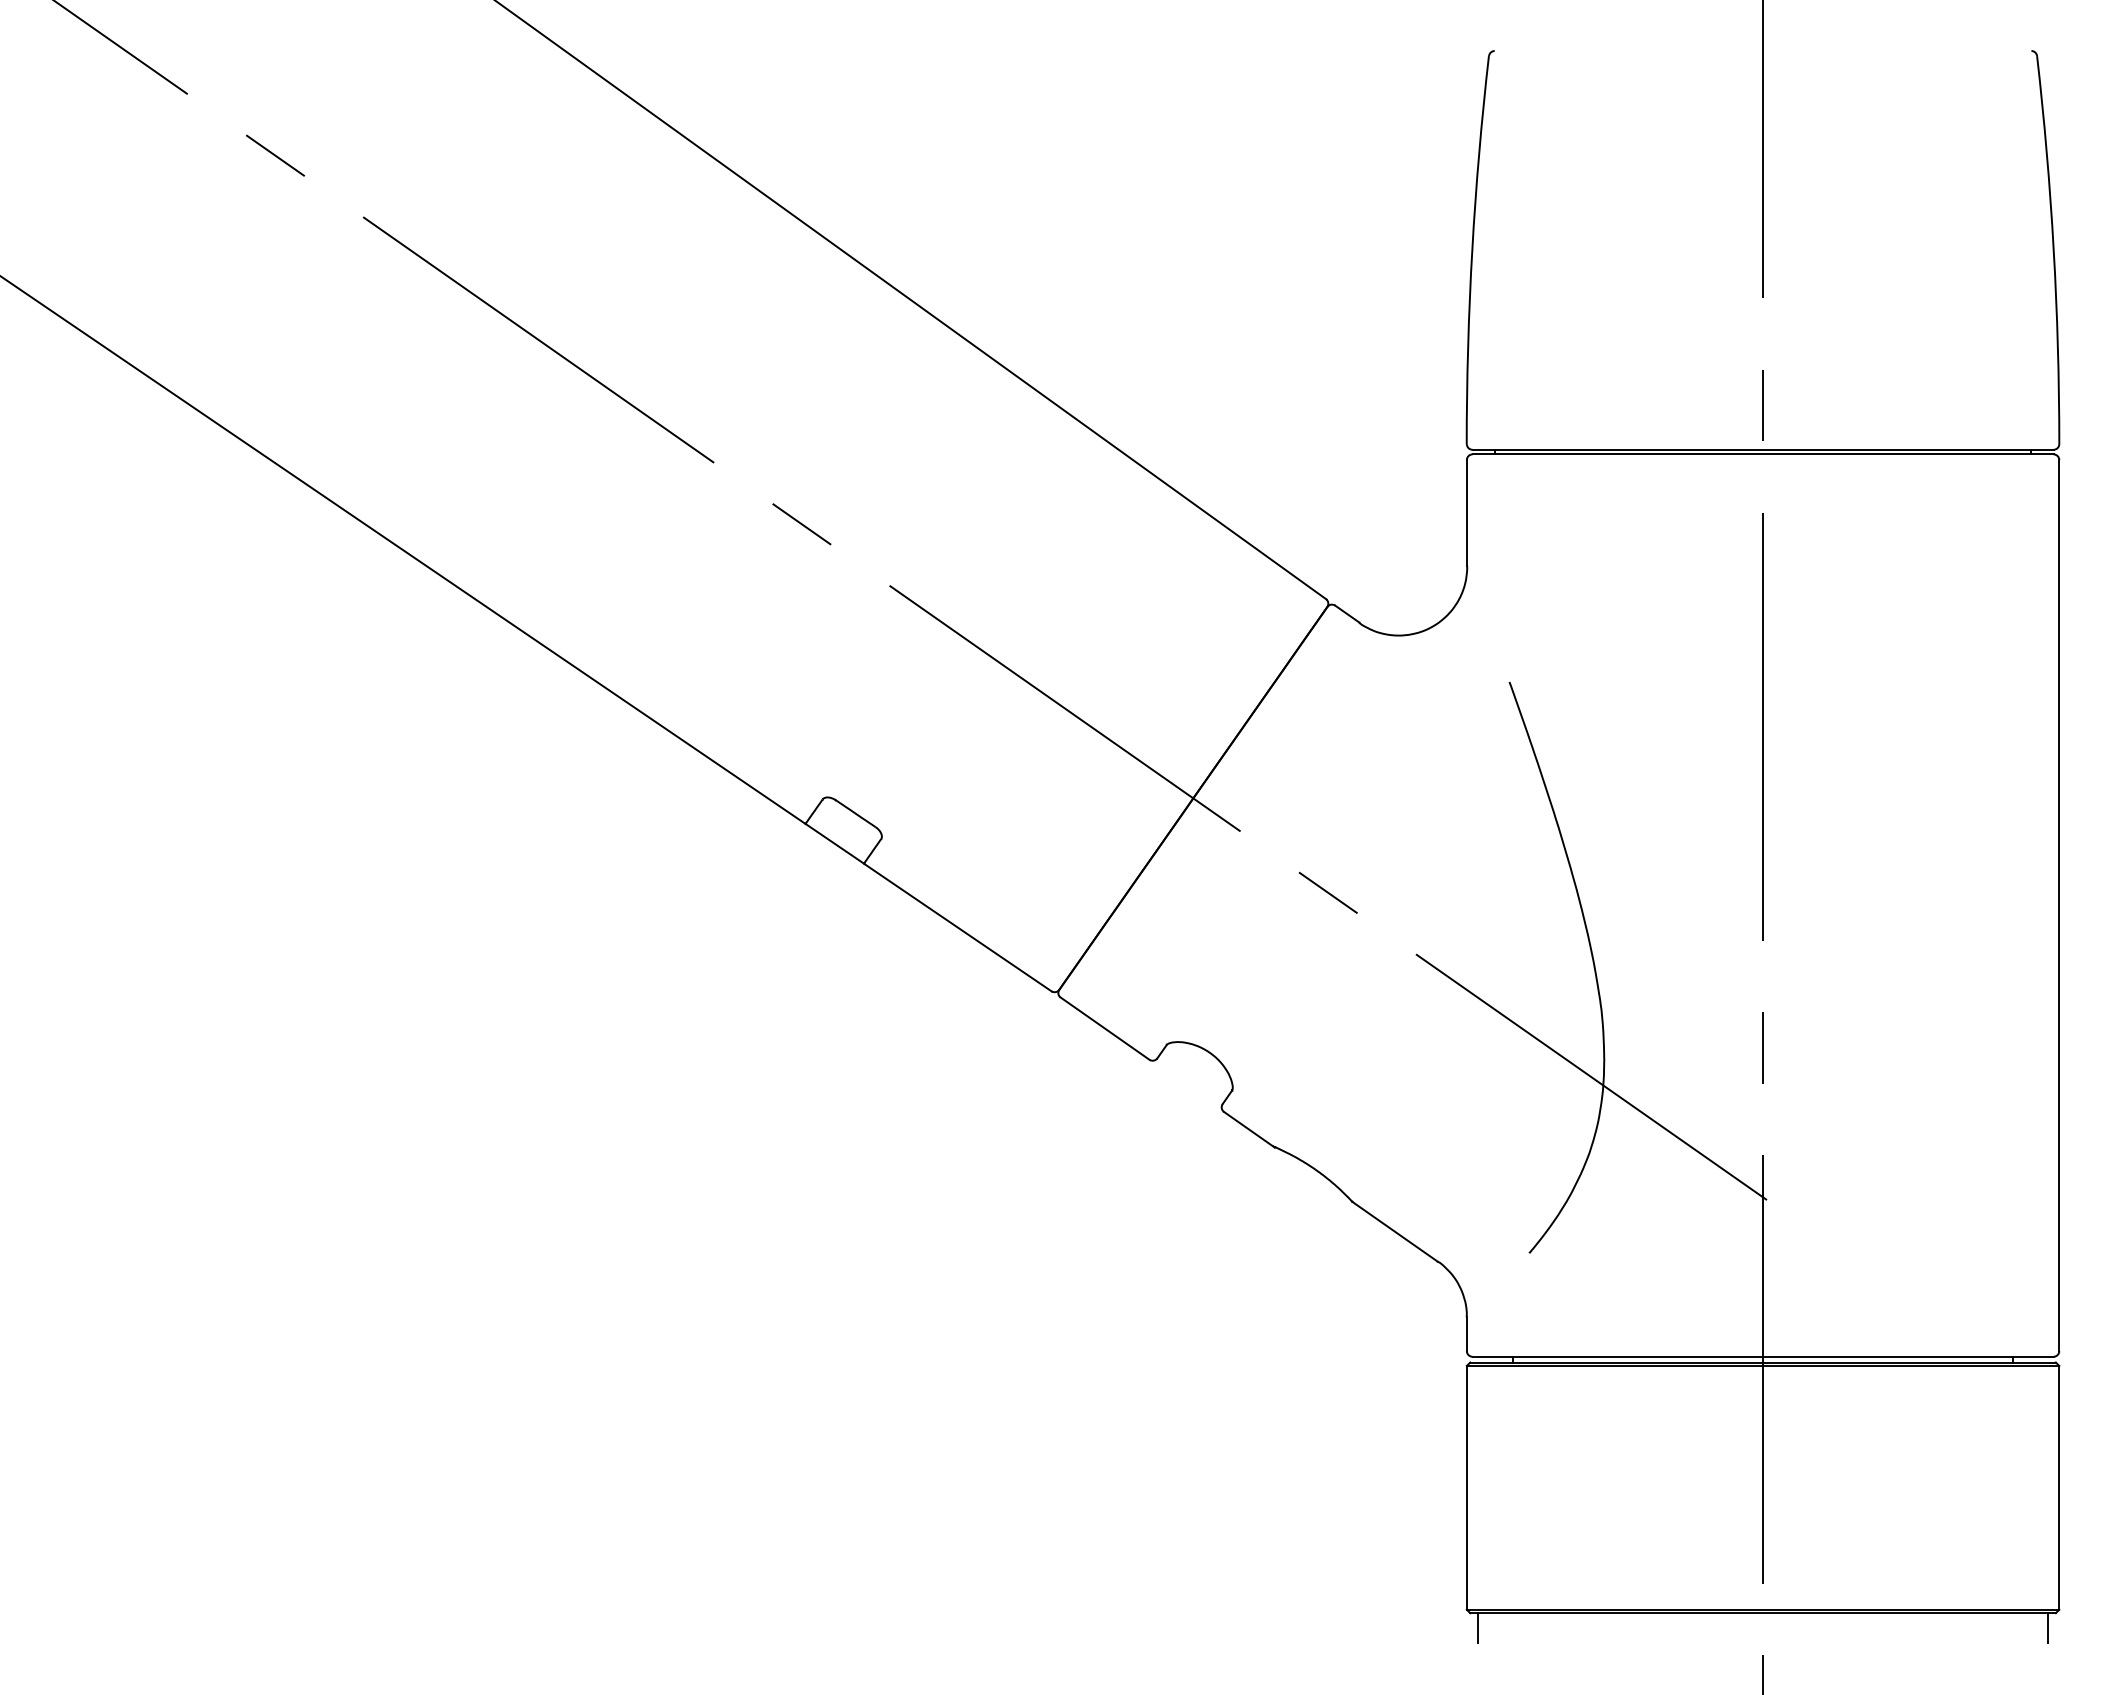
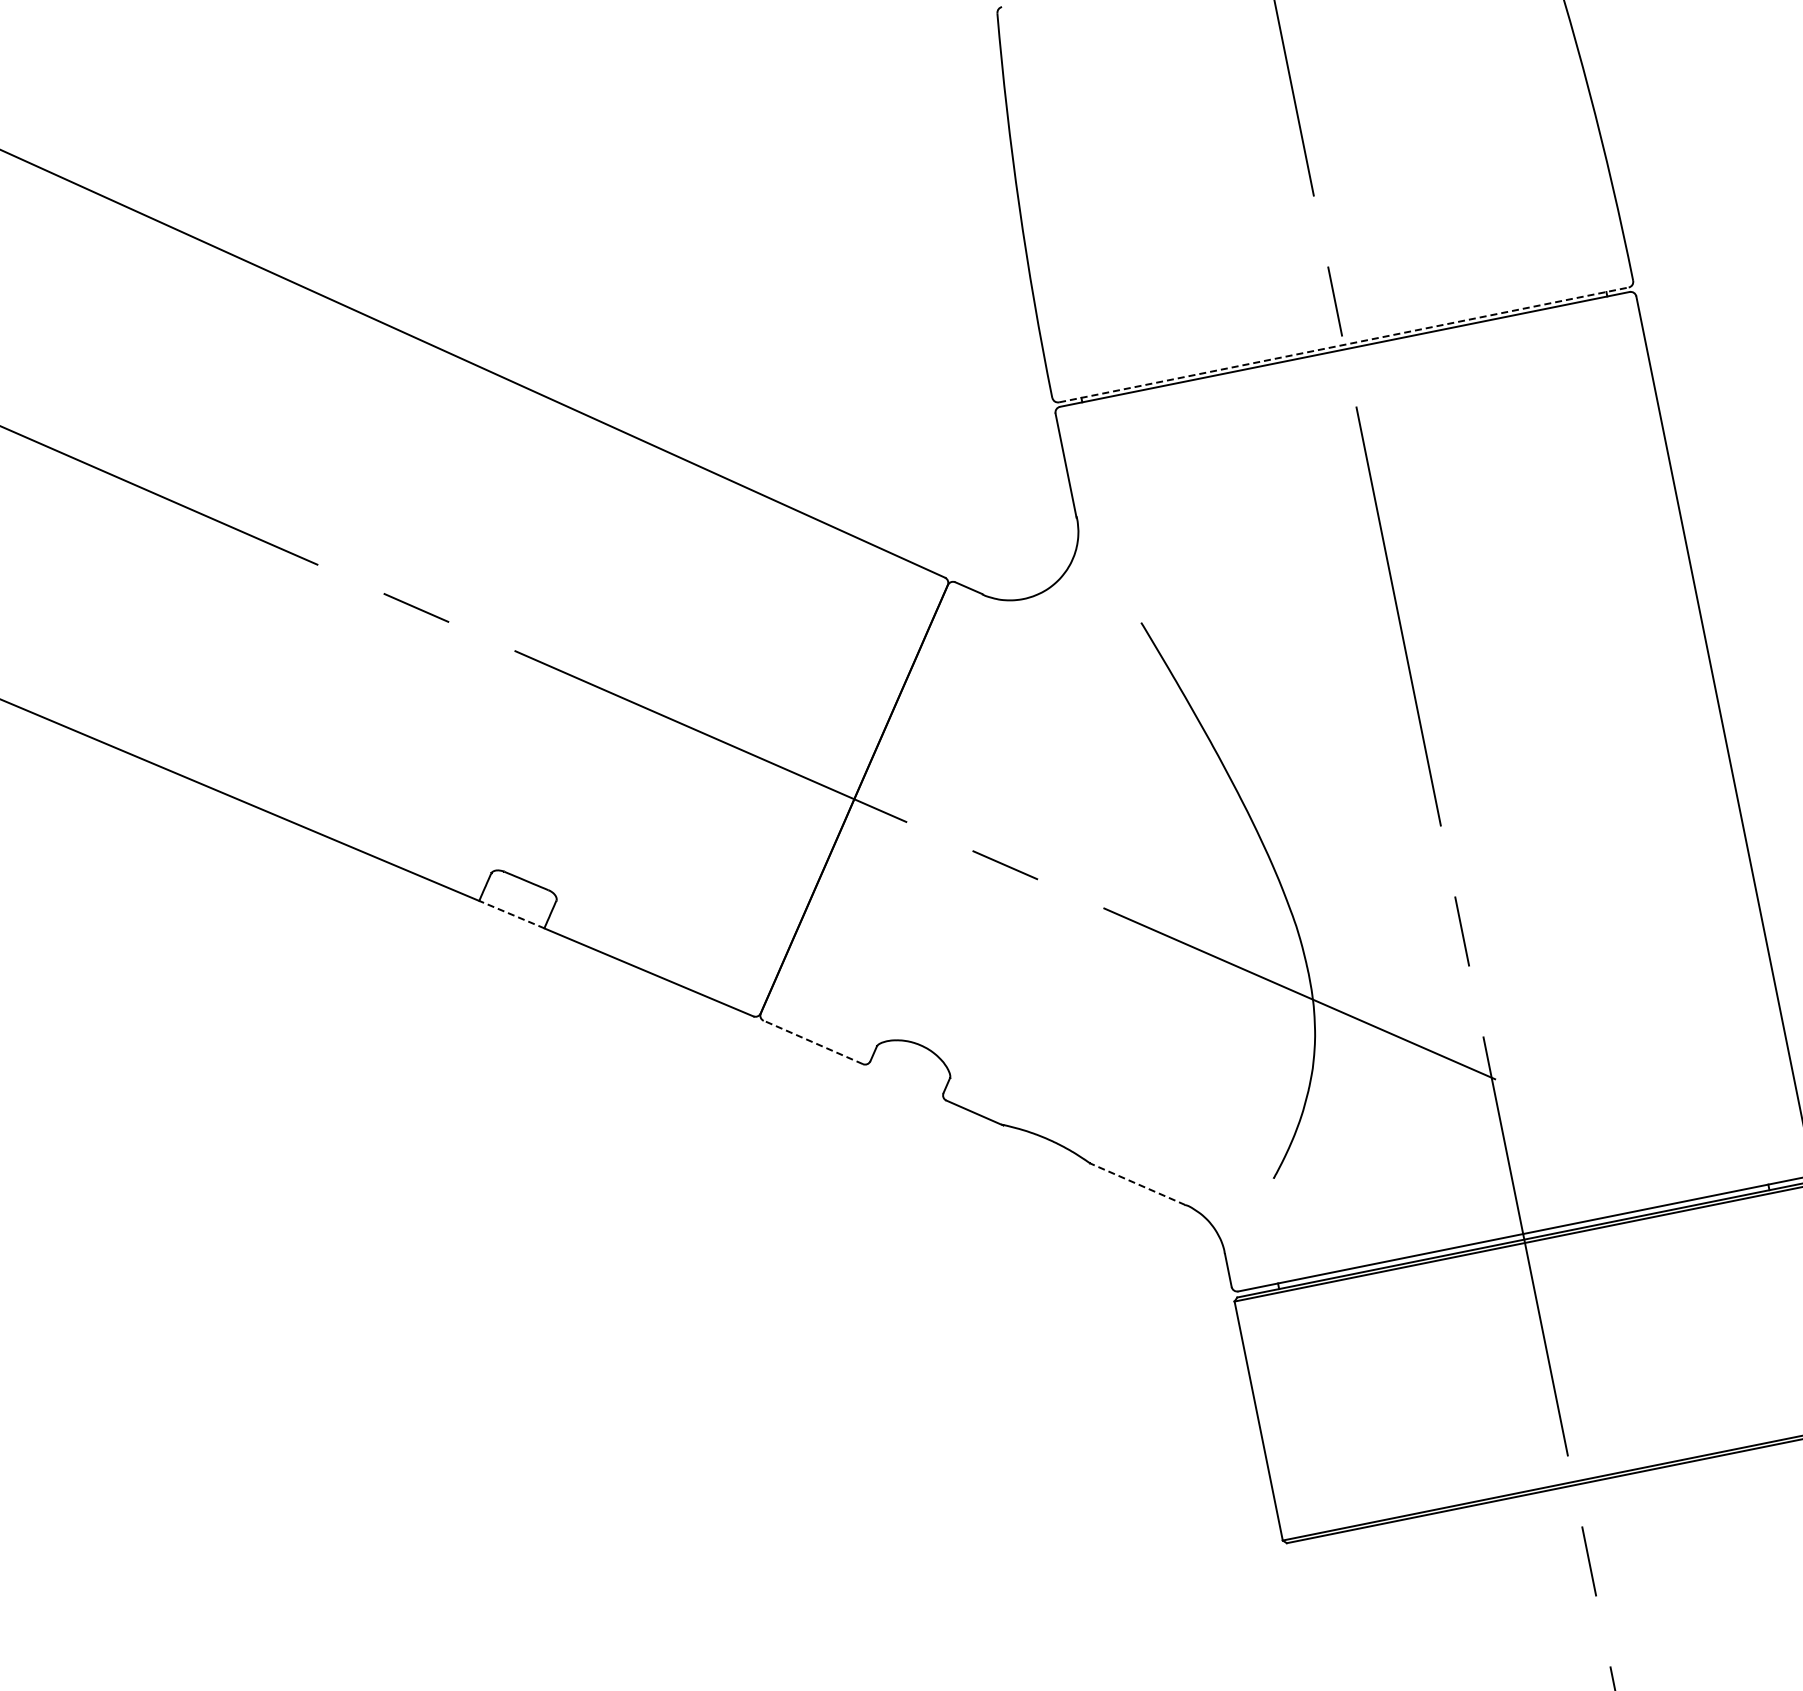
line: (1763, 449) -> (1344, 344), solid -> dashed
line: (834, 843) -> (511, 914), solid -> dashed
line: (1104, 1028) -> (812, 1042), solid -> dashed
line: (1394, 1231) -> (1137, 1184), solid -> dashed
line: (1478, 1628) -> (1297, 1556), removed

